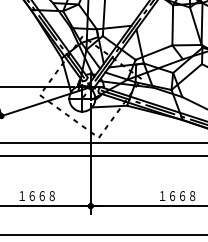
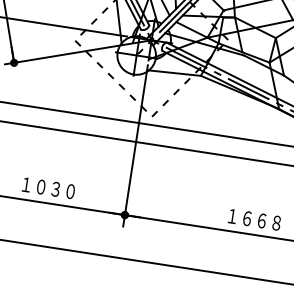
text: (41, 195) -> (54, 188), １６６８ -> １０３０

